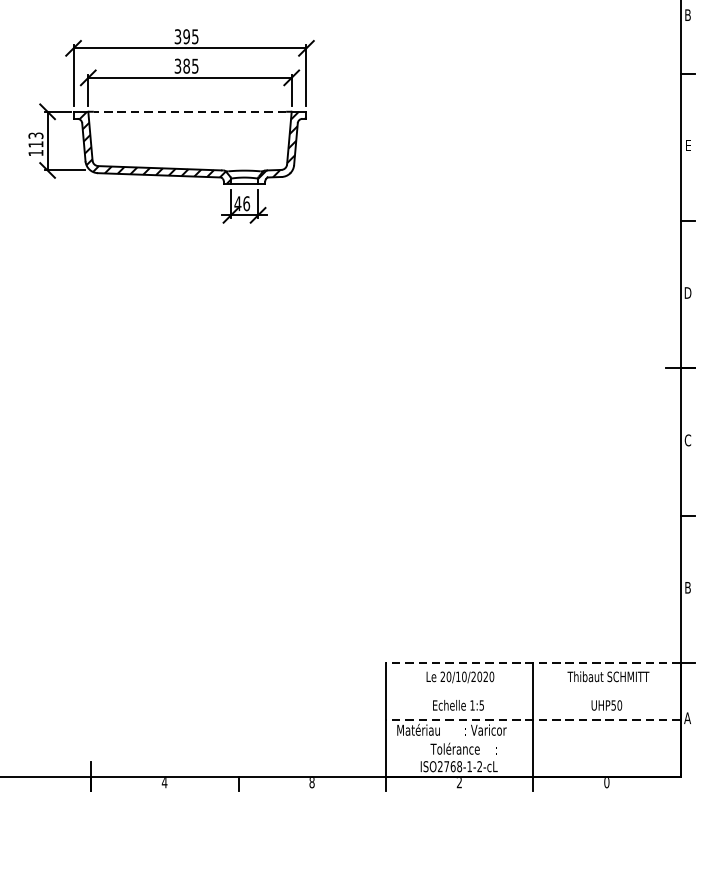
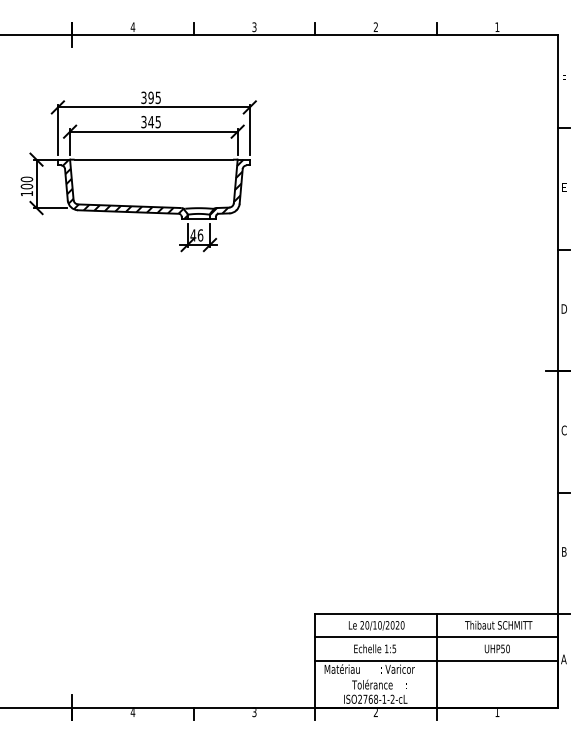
text: (688, 14) -> (564, 79), B -> F
text: (187, 66) -> (151, 122), 385 -> 345
line: (189, 111) -> (153, 159), dashed -> solid
text: (35, 139) -> (26, 182), 113 -> 100
line: (532, 663) -> (436, 614), dashed -> solid
line: (532, 691) -> (436, 637), added
line: (532, 719) -> (436, 660), dashed -> solid
text: (312, 783) -> (254, 713), 8 -> 3
text: (606, 783) -> (497, 713), 0 -> 1

